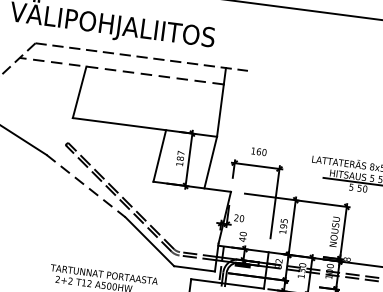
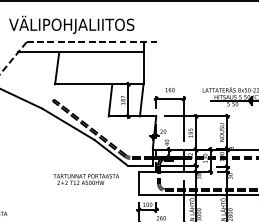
line: (120, 71) -> (80, 52), dashed -> solid
line: (86, 186) -> (68, 124), dashed -> solid

